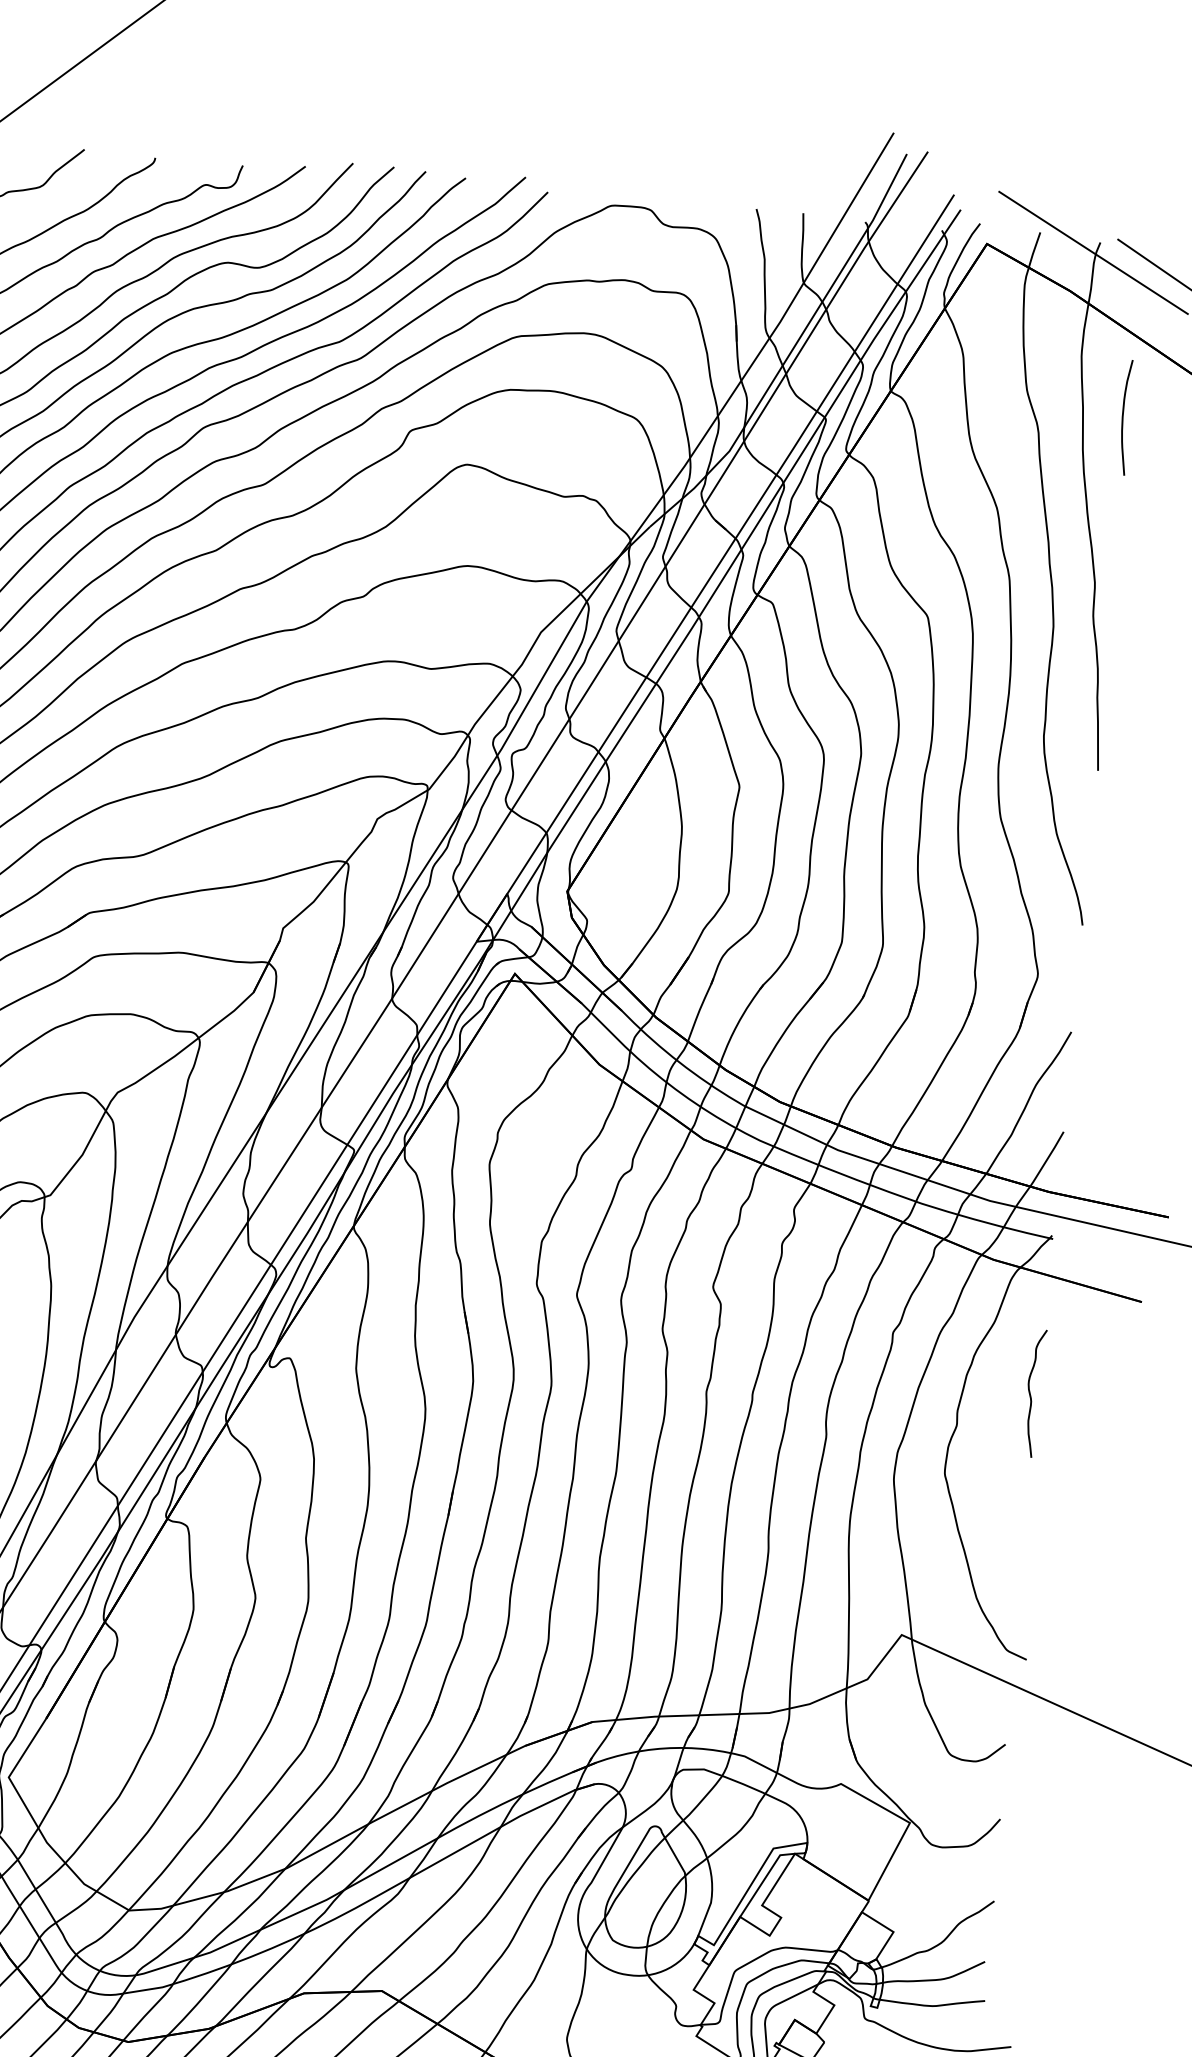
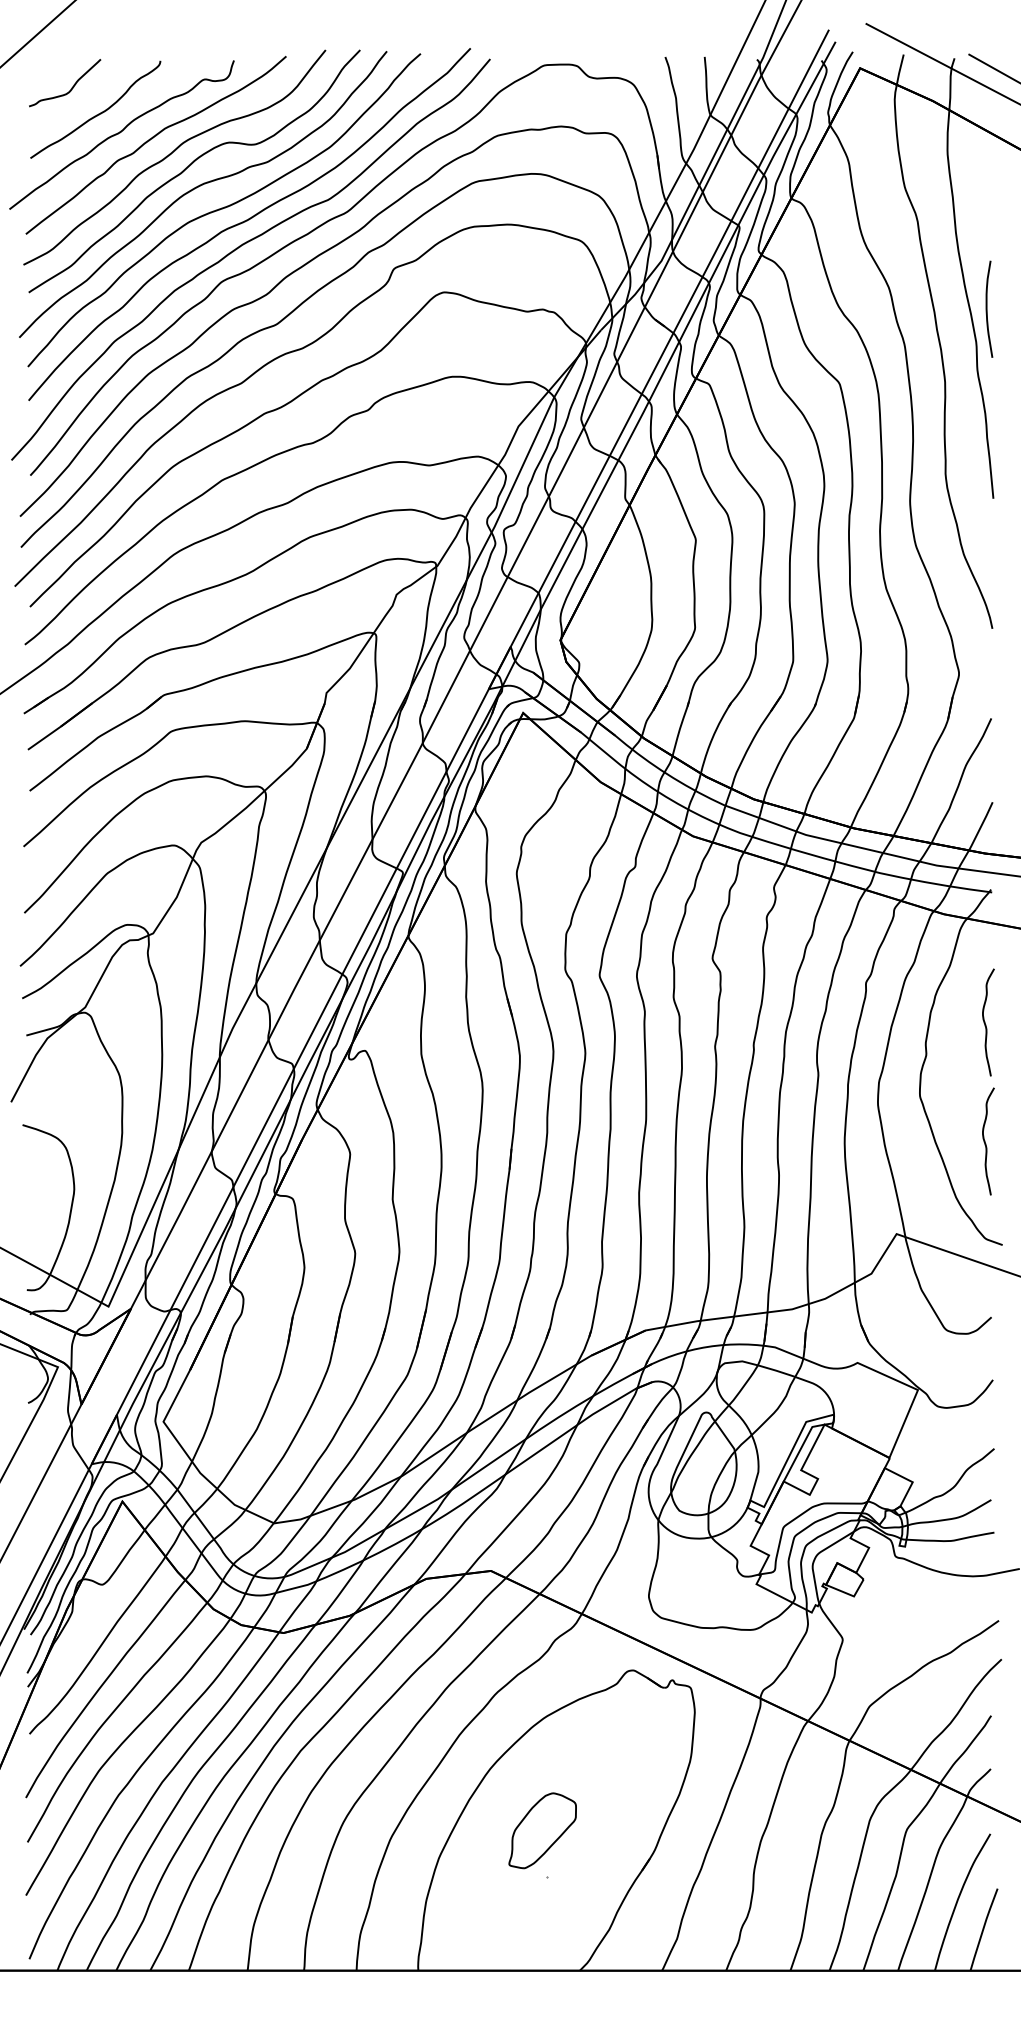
curve: (1123, 416) -> (987, 308), moved
curve: (1018, 1537) -> (986, 1143), added

